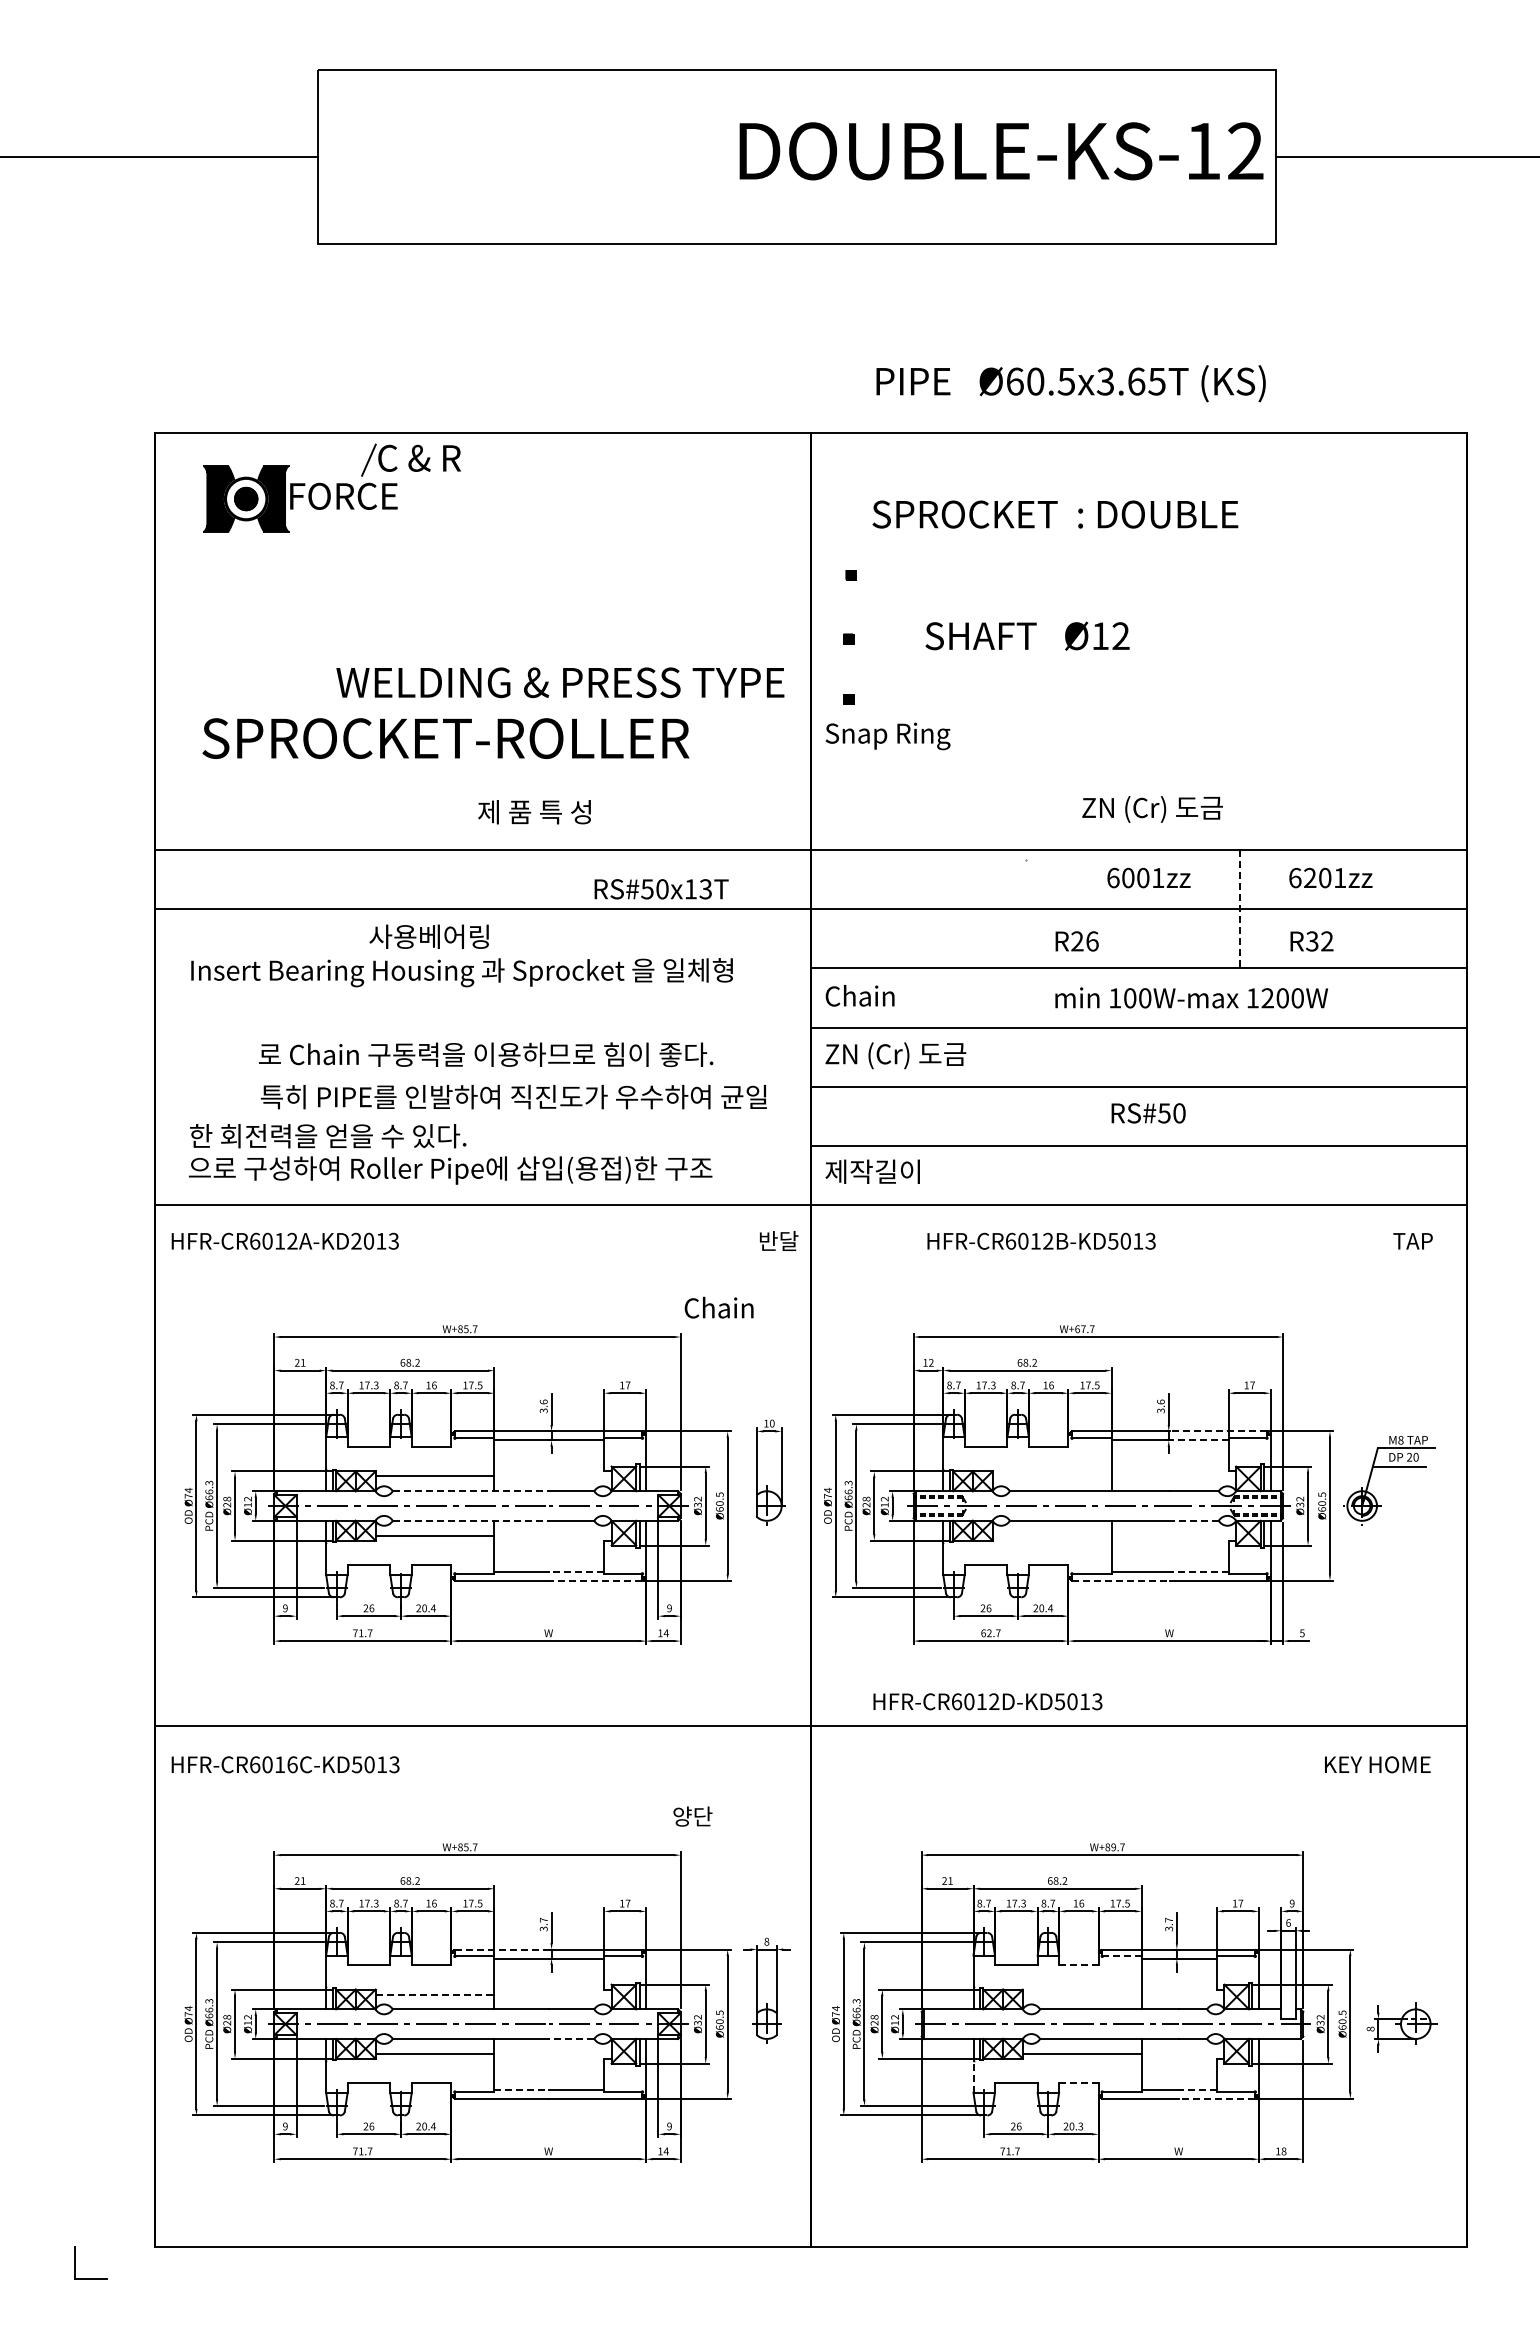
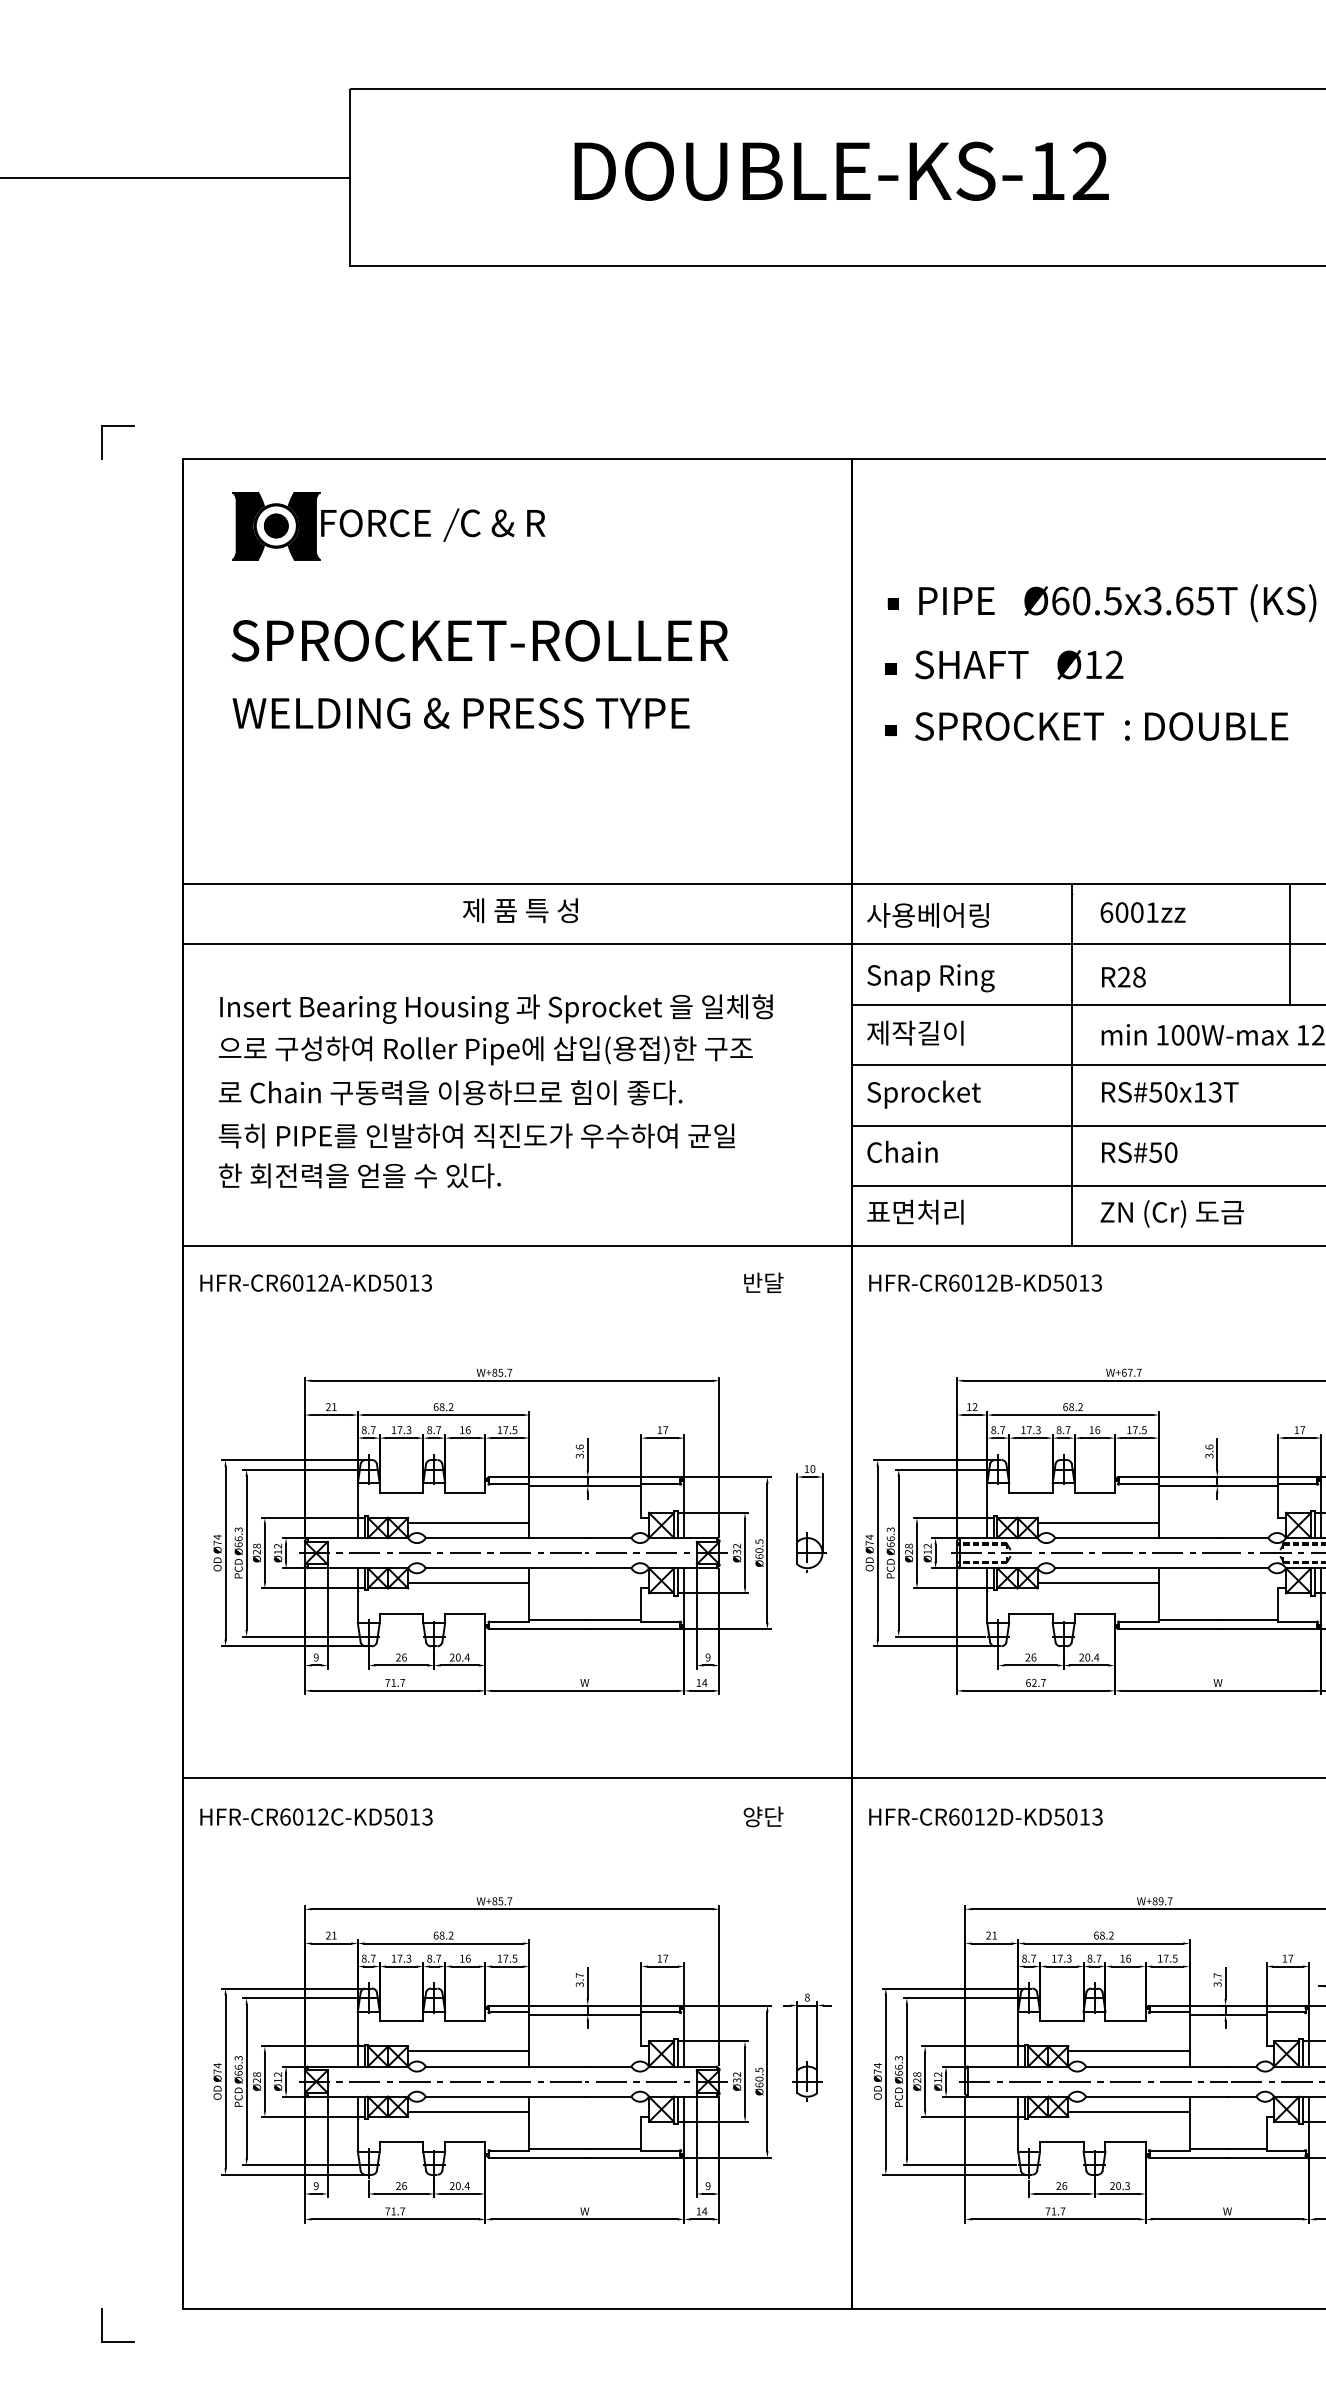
text: (1001, 151) -> (841, 171), moved
text: (1070, 383) -> (1117, 602), moved
part: (90, 401) -> (117, 426), added
part: (410, 459) -> (493, 524), moved
text: (1055, 514) -> (1101, 726), moved
text: (1027, 635) -> (1019, 664), moved
text: (560, 682) -> (461, 713), moved
text: (887, 736) -> (930, 978), moved
text: (445, 738) -> (479, 640), moved
text: (1152, 809) -> (1172, 1213), moved
text: (534, 812) -> (520, 911), moved
text: (1148, 877) -> (1142, 912), moved
text: (661, 889) -> (1170, 1092), moved
line: (1240, 909) -> (1290, 944), dashed -> solid
text: (428, 936) -> (927, 915), moved
text: (1092, 941) -> (1139, 977), R26 -> R28
text: (872, 996) -> (915, 1033), Chain -> 제작길이
line: (1026, 1027) -> (1072, 1065), added
text: (486, 1054) -> (451, 1092), moved
text: (895, 1056) -> (938, 1094), ZN (Cr) 도금 -> Sprocket
text: (513, 1097) -> (476, 1136), moved
text: (1148, 1113) -> (1139, 1152), moved
text: (450, 1170) -> (485, 1050), moved
text: (870, 1171) -> (913, 1211), 제작길이 -> 표면처리
text: (356, 1240) -> (388, 1282), HFR-CR6012A-KD2013 -> HFR-CR6012A-KD5013
text: (779, 1240) -> (764, 1282), moved
text: (1041, 1240) -> (985, 1282), moved
text: (718, 1307) -> (901, 1151), moved
line: (1218, 1431) -> (1268, 1477), dashed -> solid
line: (1199, 1440) -> (1248, 1486), dashed -> solid
line: (1051, 1476) -> (1097, 1523), added
line: (470, 1491) -> (505, 1538), dashed -> solid
line: (470, 1520) -> (505, 1567), dashed -> solid
line: (1194, 1520) -> (1243, 1567), dashed -> solid
line: (1051, 1535) -> (1097, 1583), added
line: (576, 1571) -> (613, 1619), dashed -> solid
line: (1199, 1571) -> (1248, 1619), dashed -> solid
line: (595, 1580) -> (632, 1629), dashed -> solid
line: (1120, 1580) -> (1168, 1629), dashed -> solid
text: (987, 1701) -> (985, 1816), moved
text: (292, 1764) -> (323, 1816), HFR-CR6016C-KD5013 -> HFR-CR6012C-KD5013
text: (692, 1816) -> (763, 1816), moved
line: (501, 1949) -> (536, 2005), dashed -> solid
line: (1122, 1956) -> (1170, 2012), dashed -> solid
line: (1078, 1964) -> (1125, 2020), dashed -> solid
line: (435, 1994) -> (469, 2051), dashed -> solid
line: (1081, 1994) -> (1128, 2051), added
line: (571, 2038) -> (608, 2096), dashed -> solid
line: (973, 2076) -> (1018, 2135), dashed -> solid
line: (1078, 2083) -> (1125, 2142), dashed -> solid
line: (522, 2089) -> (558, 2148), dashed -> solid
line: (1197, 2089) -> (1246, 2148), dashed -> solid
line: (1216, 2098) -> (1266, 2157), dashed -> solid

